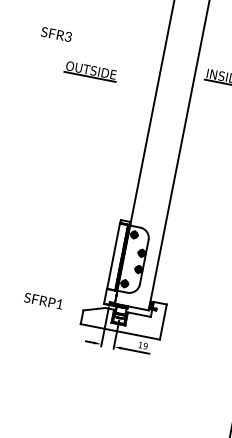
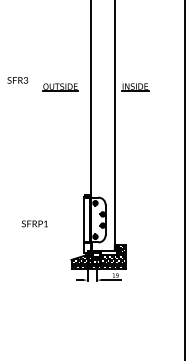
part: (91, 71) -> (60, 87), moved
text: (43, 300) -> (34, 223), moved
hatch: (123, 314) -> (98, 257), added

